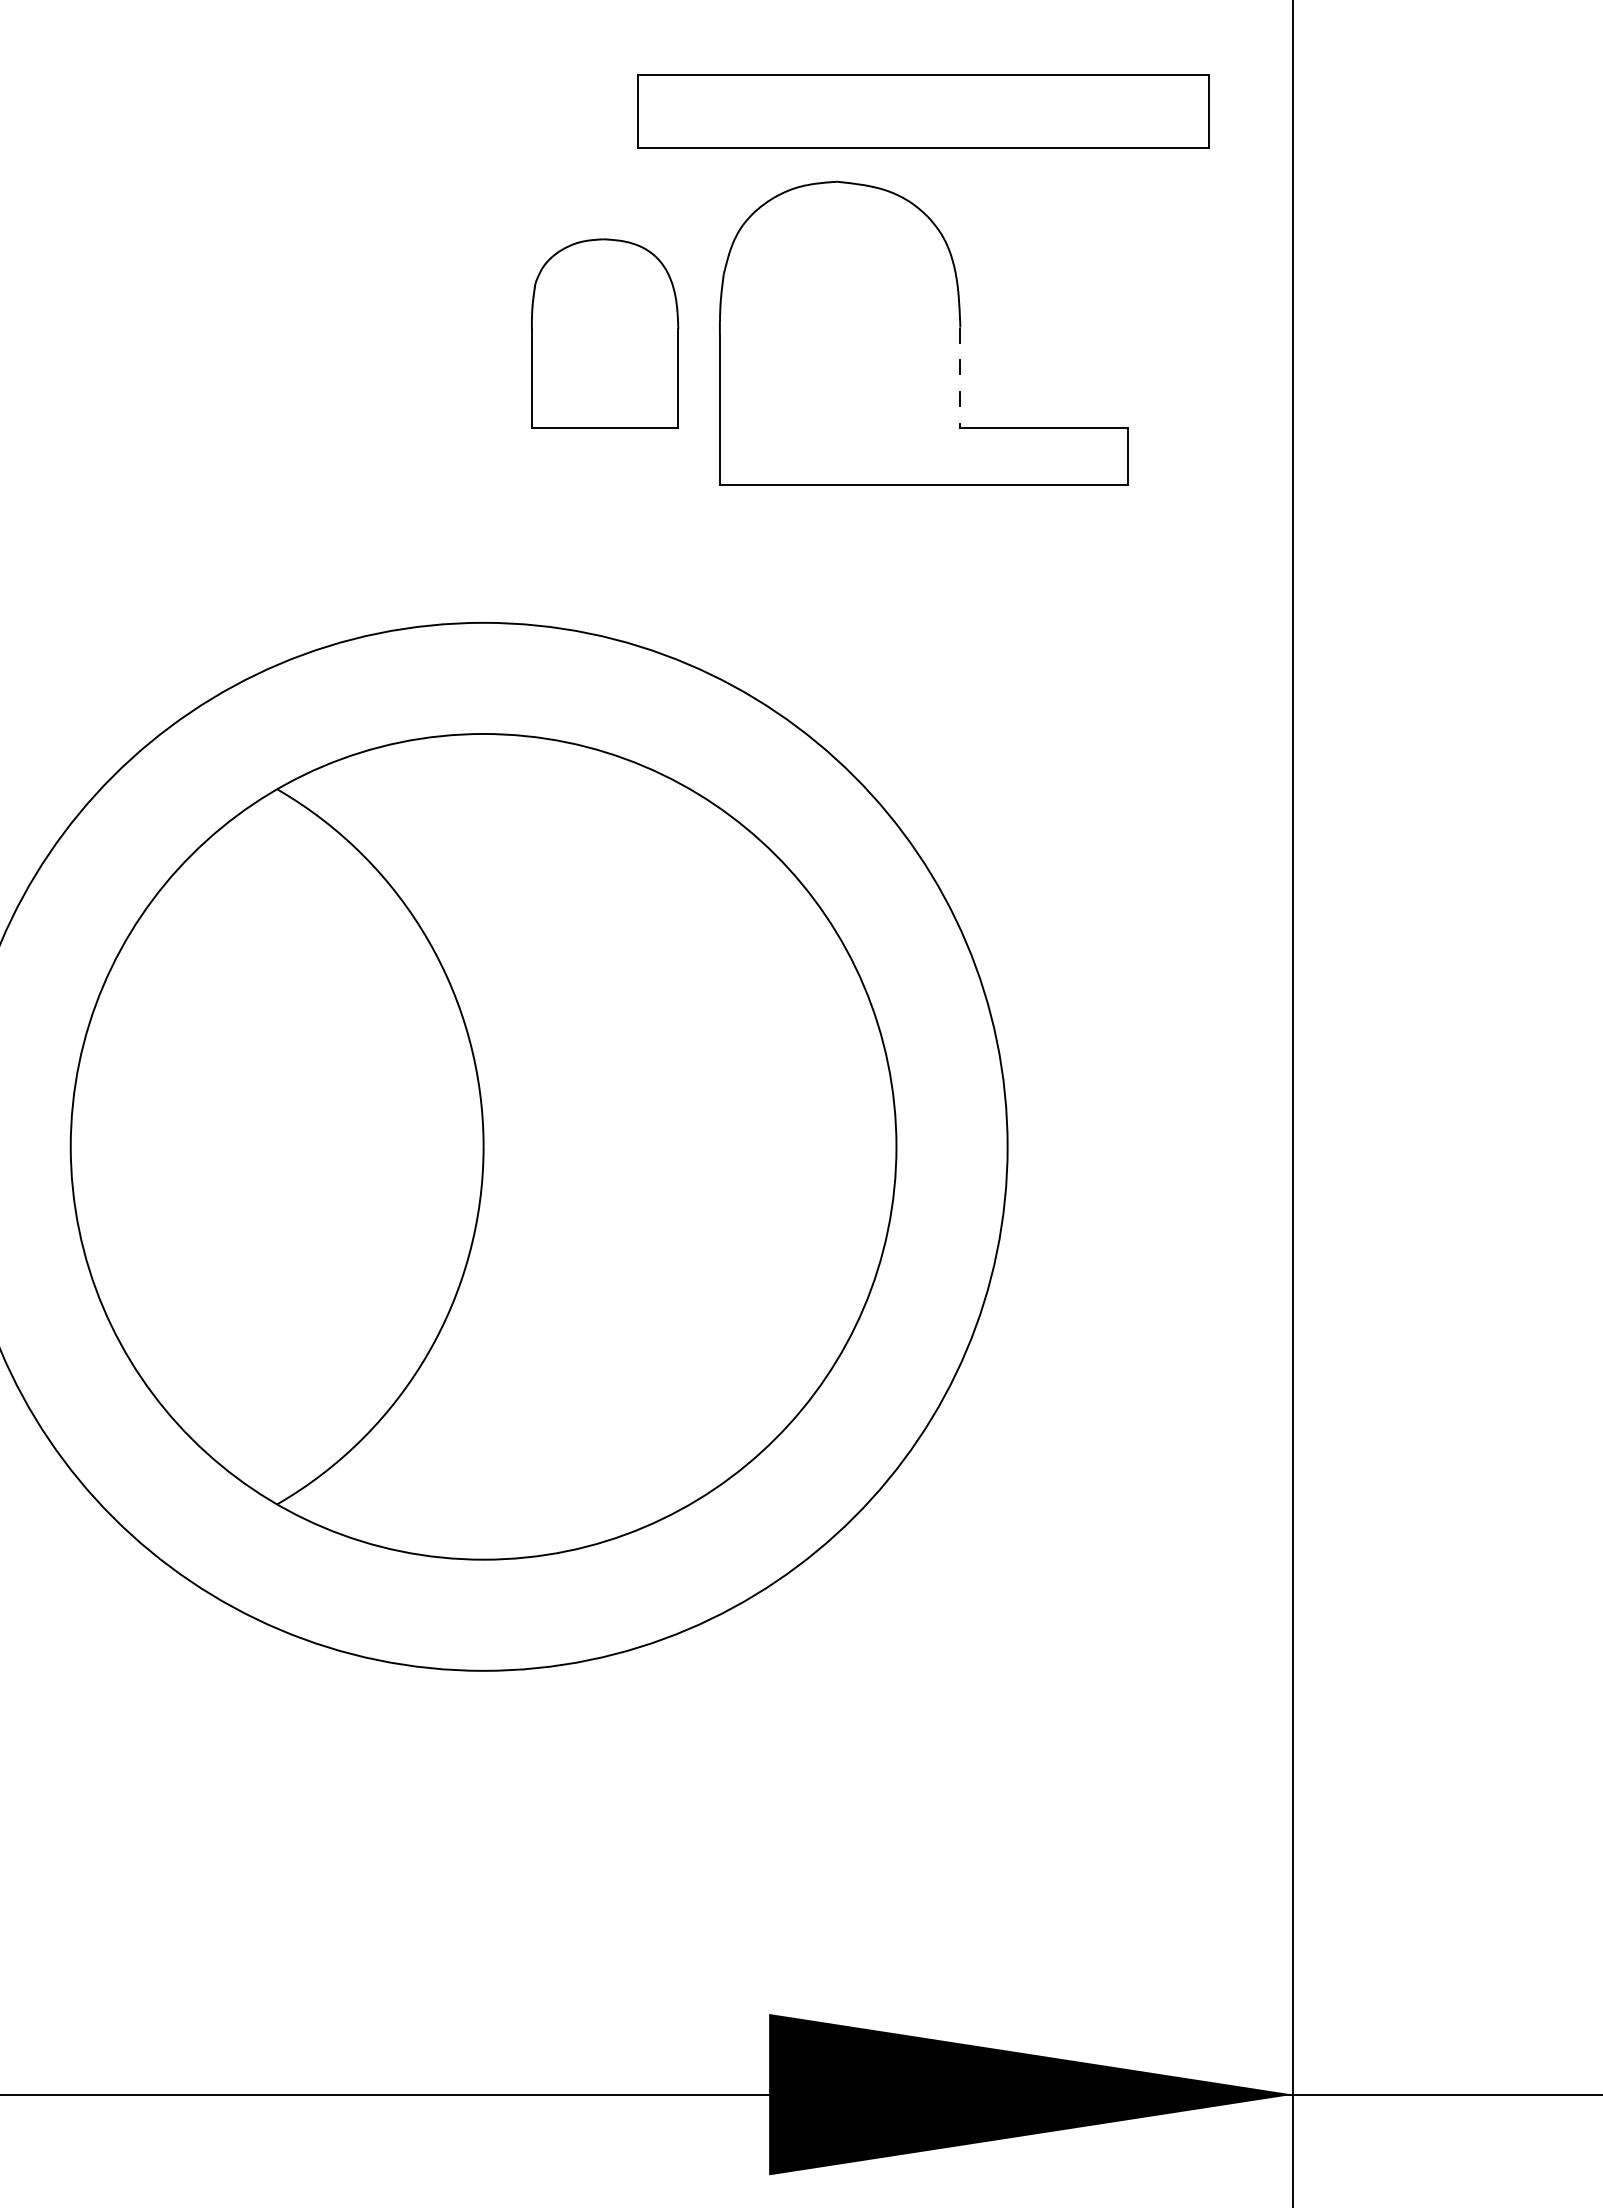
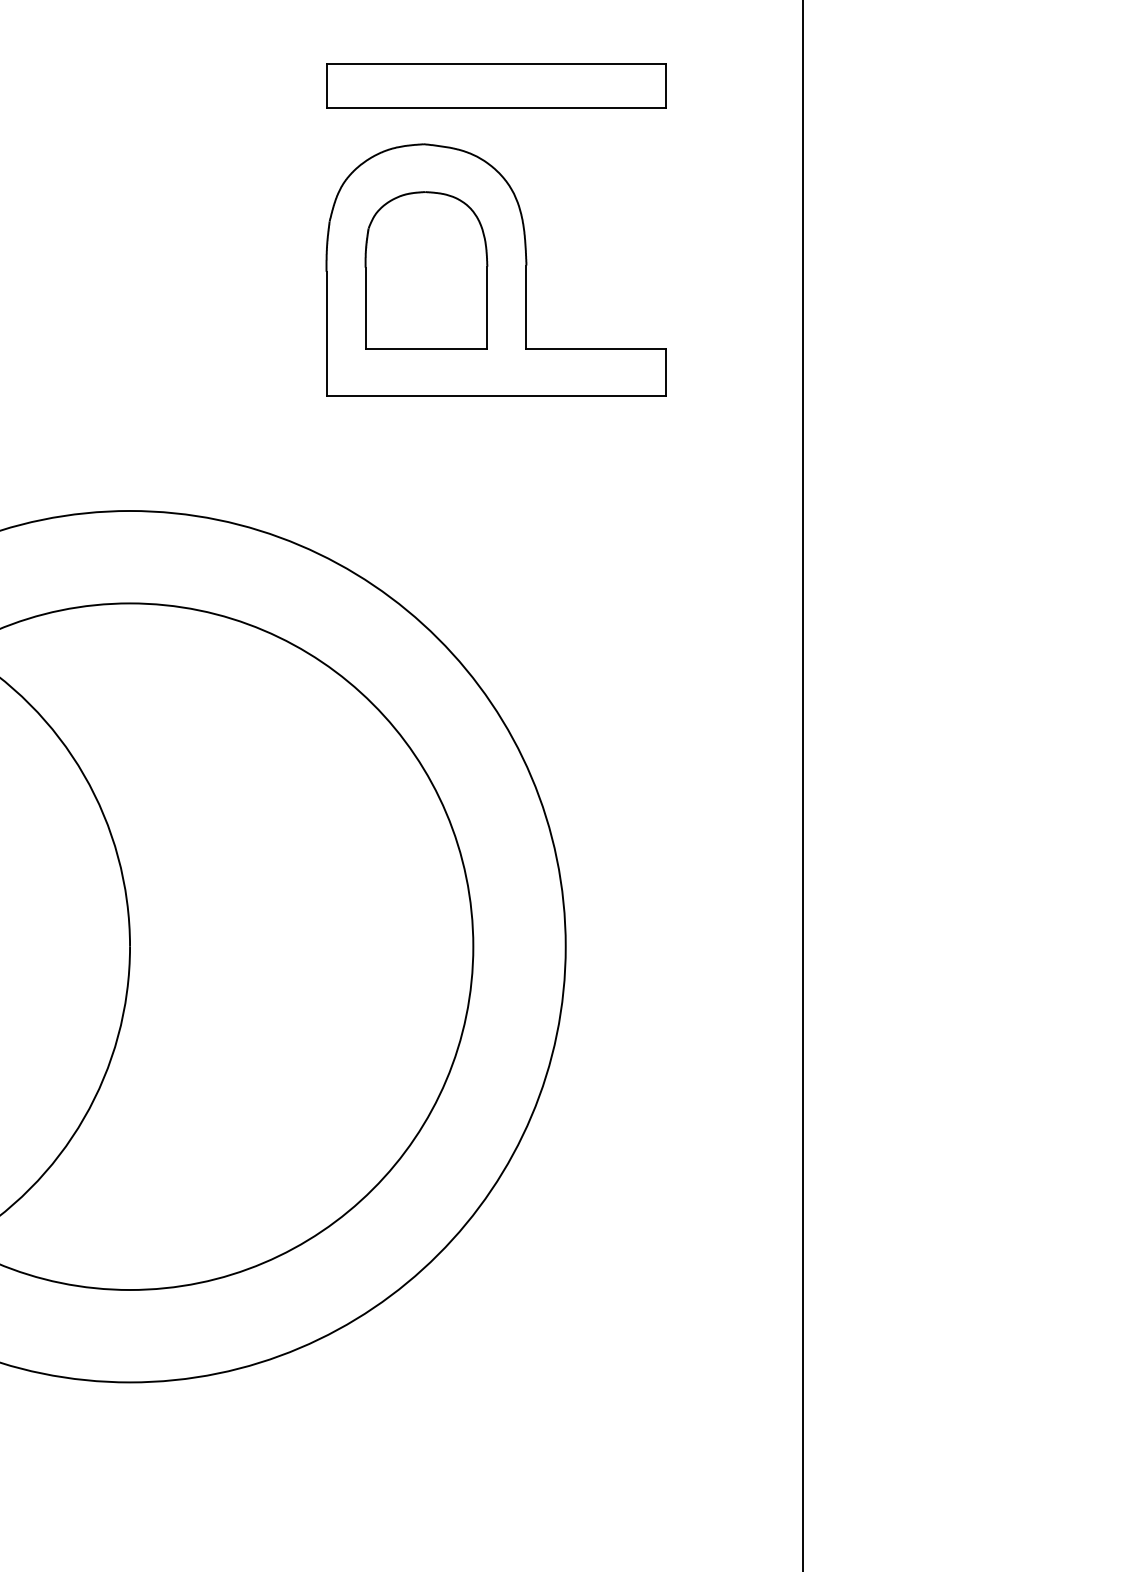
part: (923, 111) -> (495, 85), size x0.71
part: (605, 333) -> (426, 270), moved
line: (960, 377) -> (526, 306), dashed -> solid

